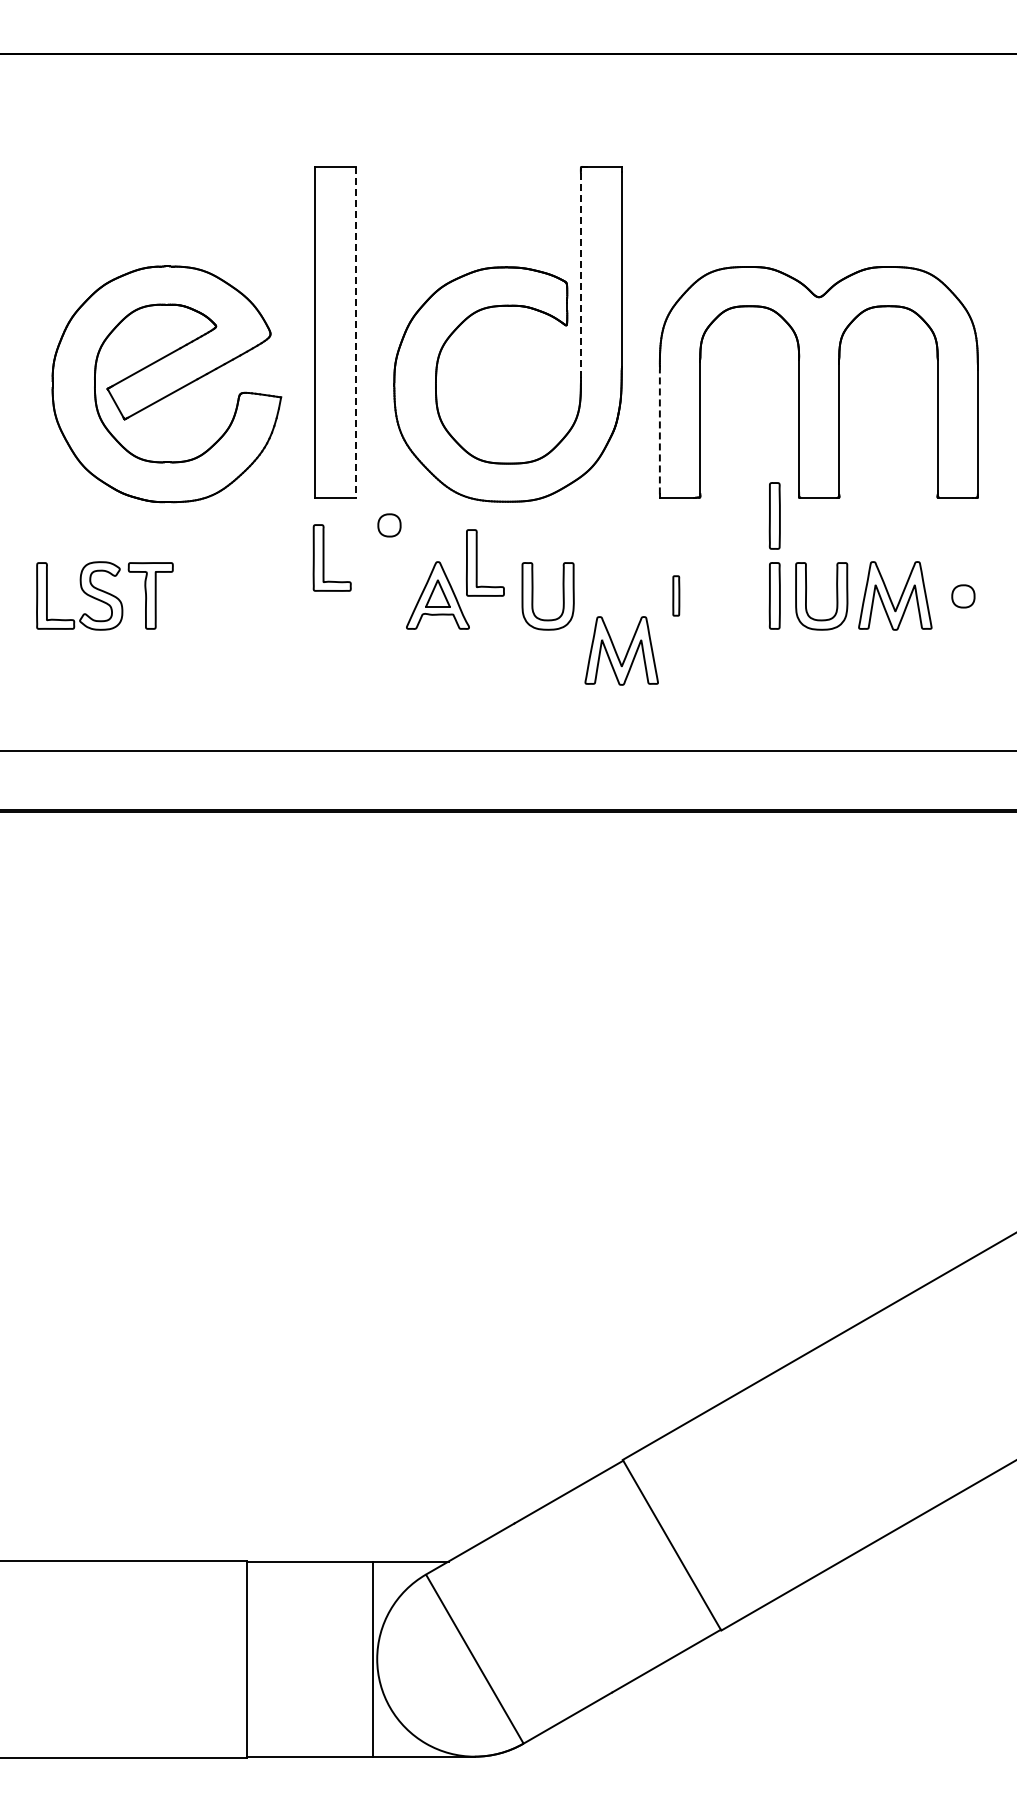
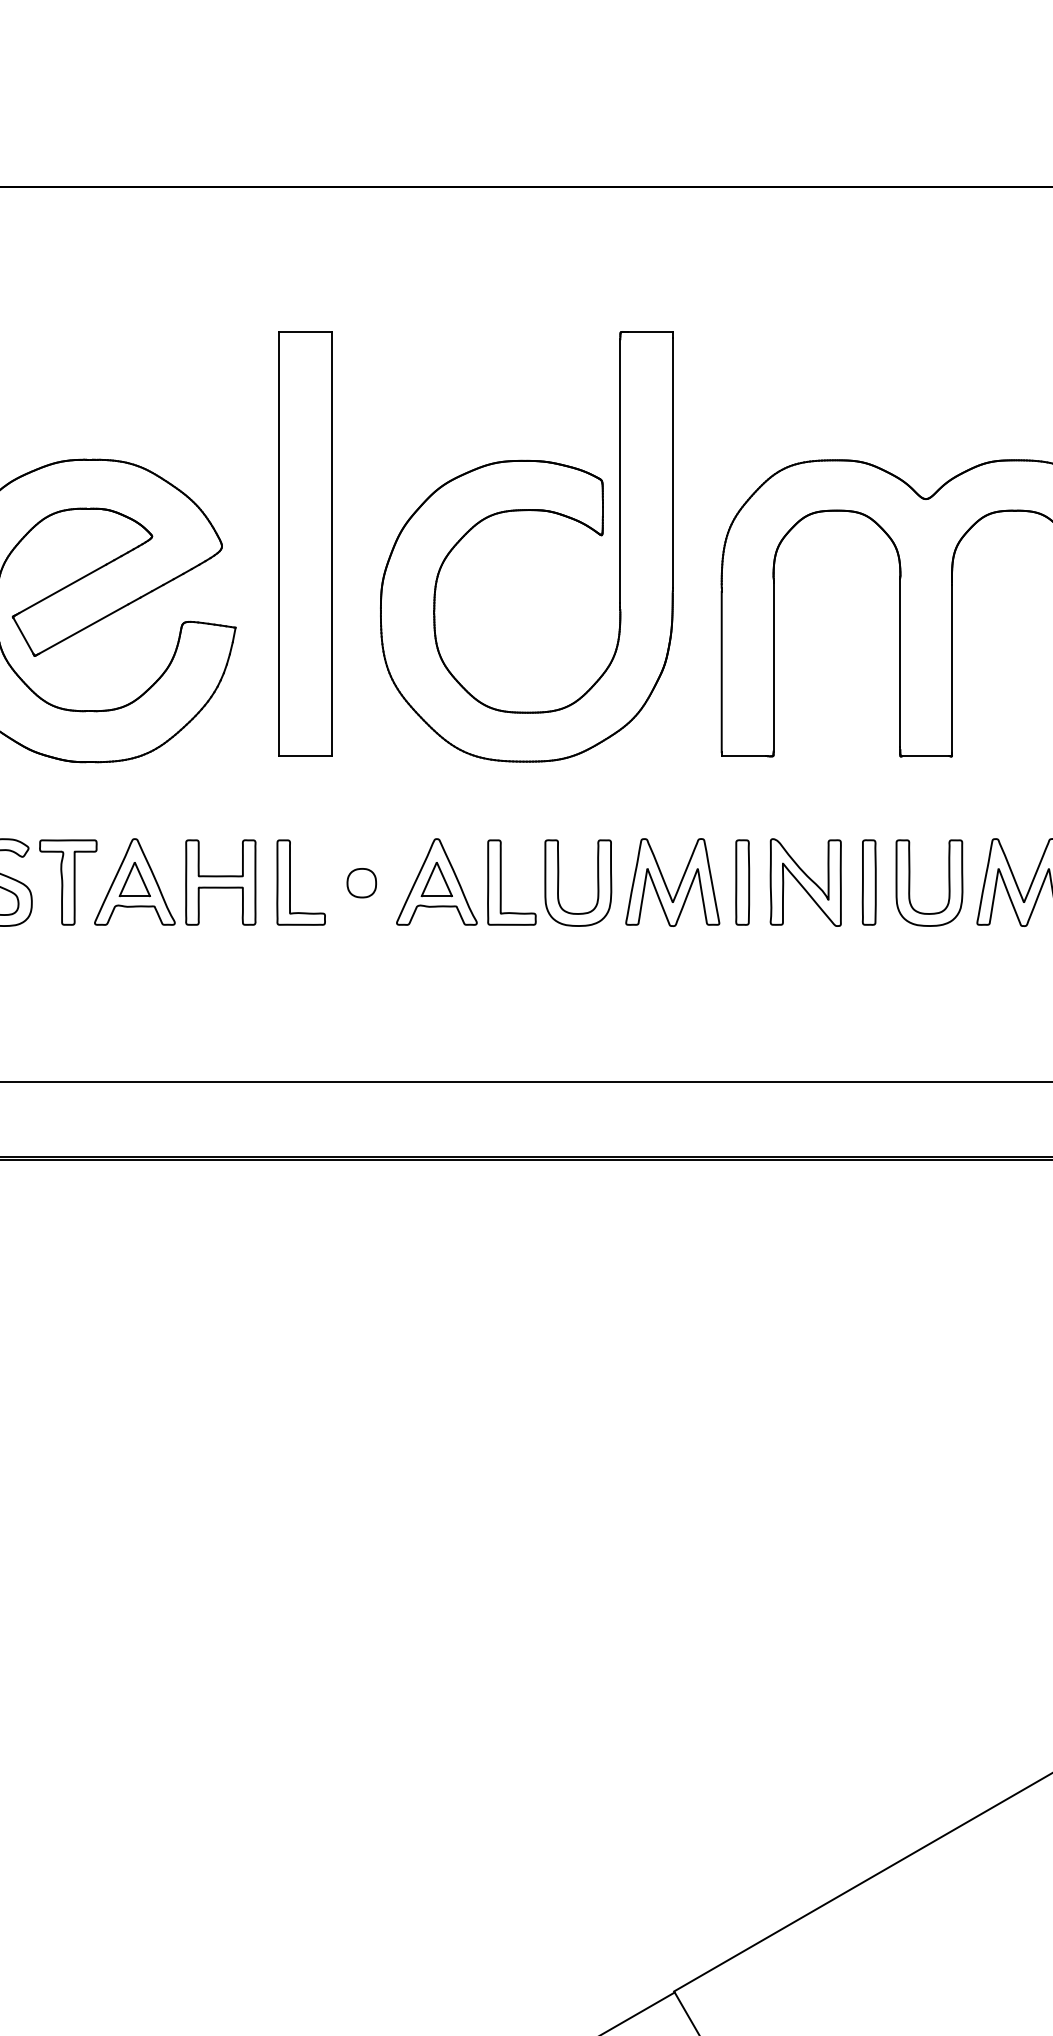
line: (580, 275) -> (619, 471), dashed -> solid
line: (355, 332) -> (331, 544), dashed -> solid
line: (659, 431) -> (721, 671), dashed -> solid
part: (774, 515) -> (868, 779), removed
part: (389, 525) -> (361, 883), moved
part: (324, 557) -> (291, 881), moved
part: (477, 562) -> (501, 881), moved
part: (241, 595) -> (184, 881), added
part: (676, 595) -> (743, 881), size x1.67
part: (725, 595) -> (805, 881), added
part: (621, 650) -> (672, 881), moved

